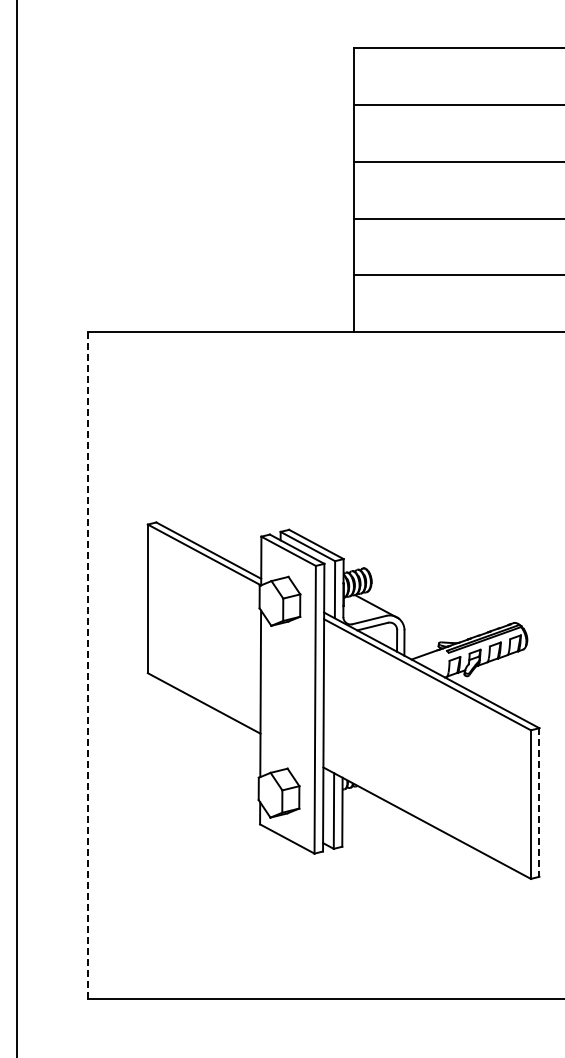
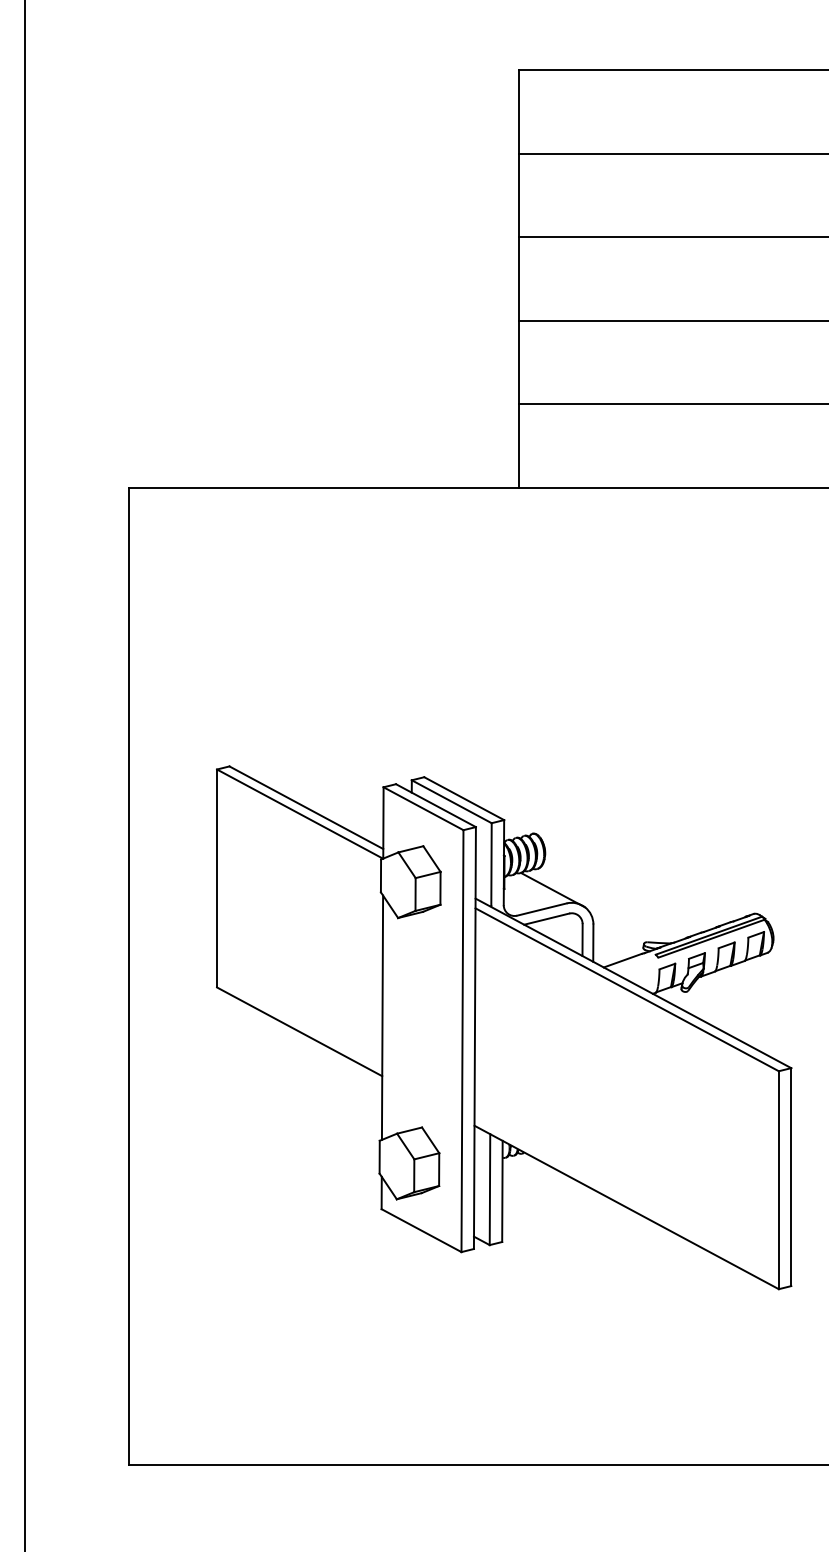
line: (87, 666) -> (128, 977), dashed -> solid
line: (539, 803) -> (791, 1178), dashed -> solid

